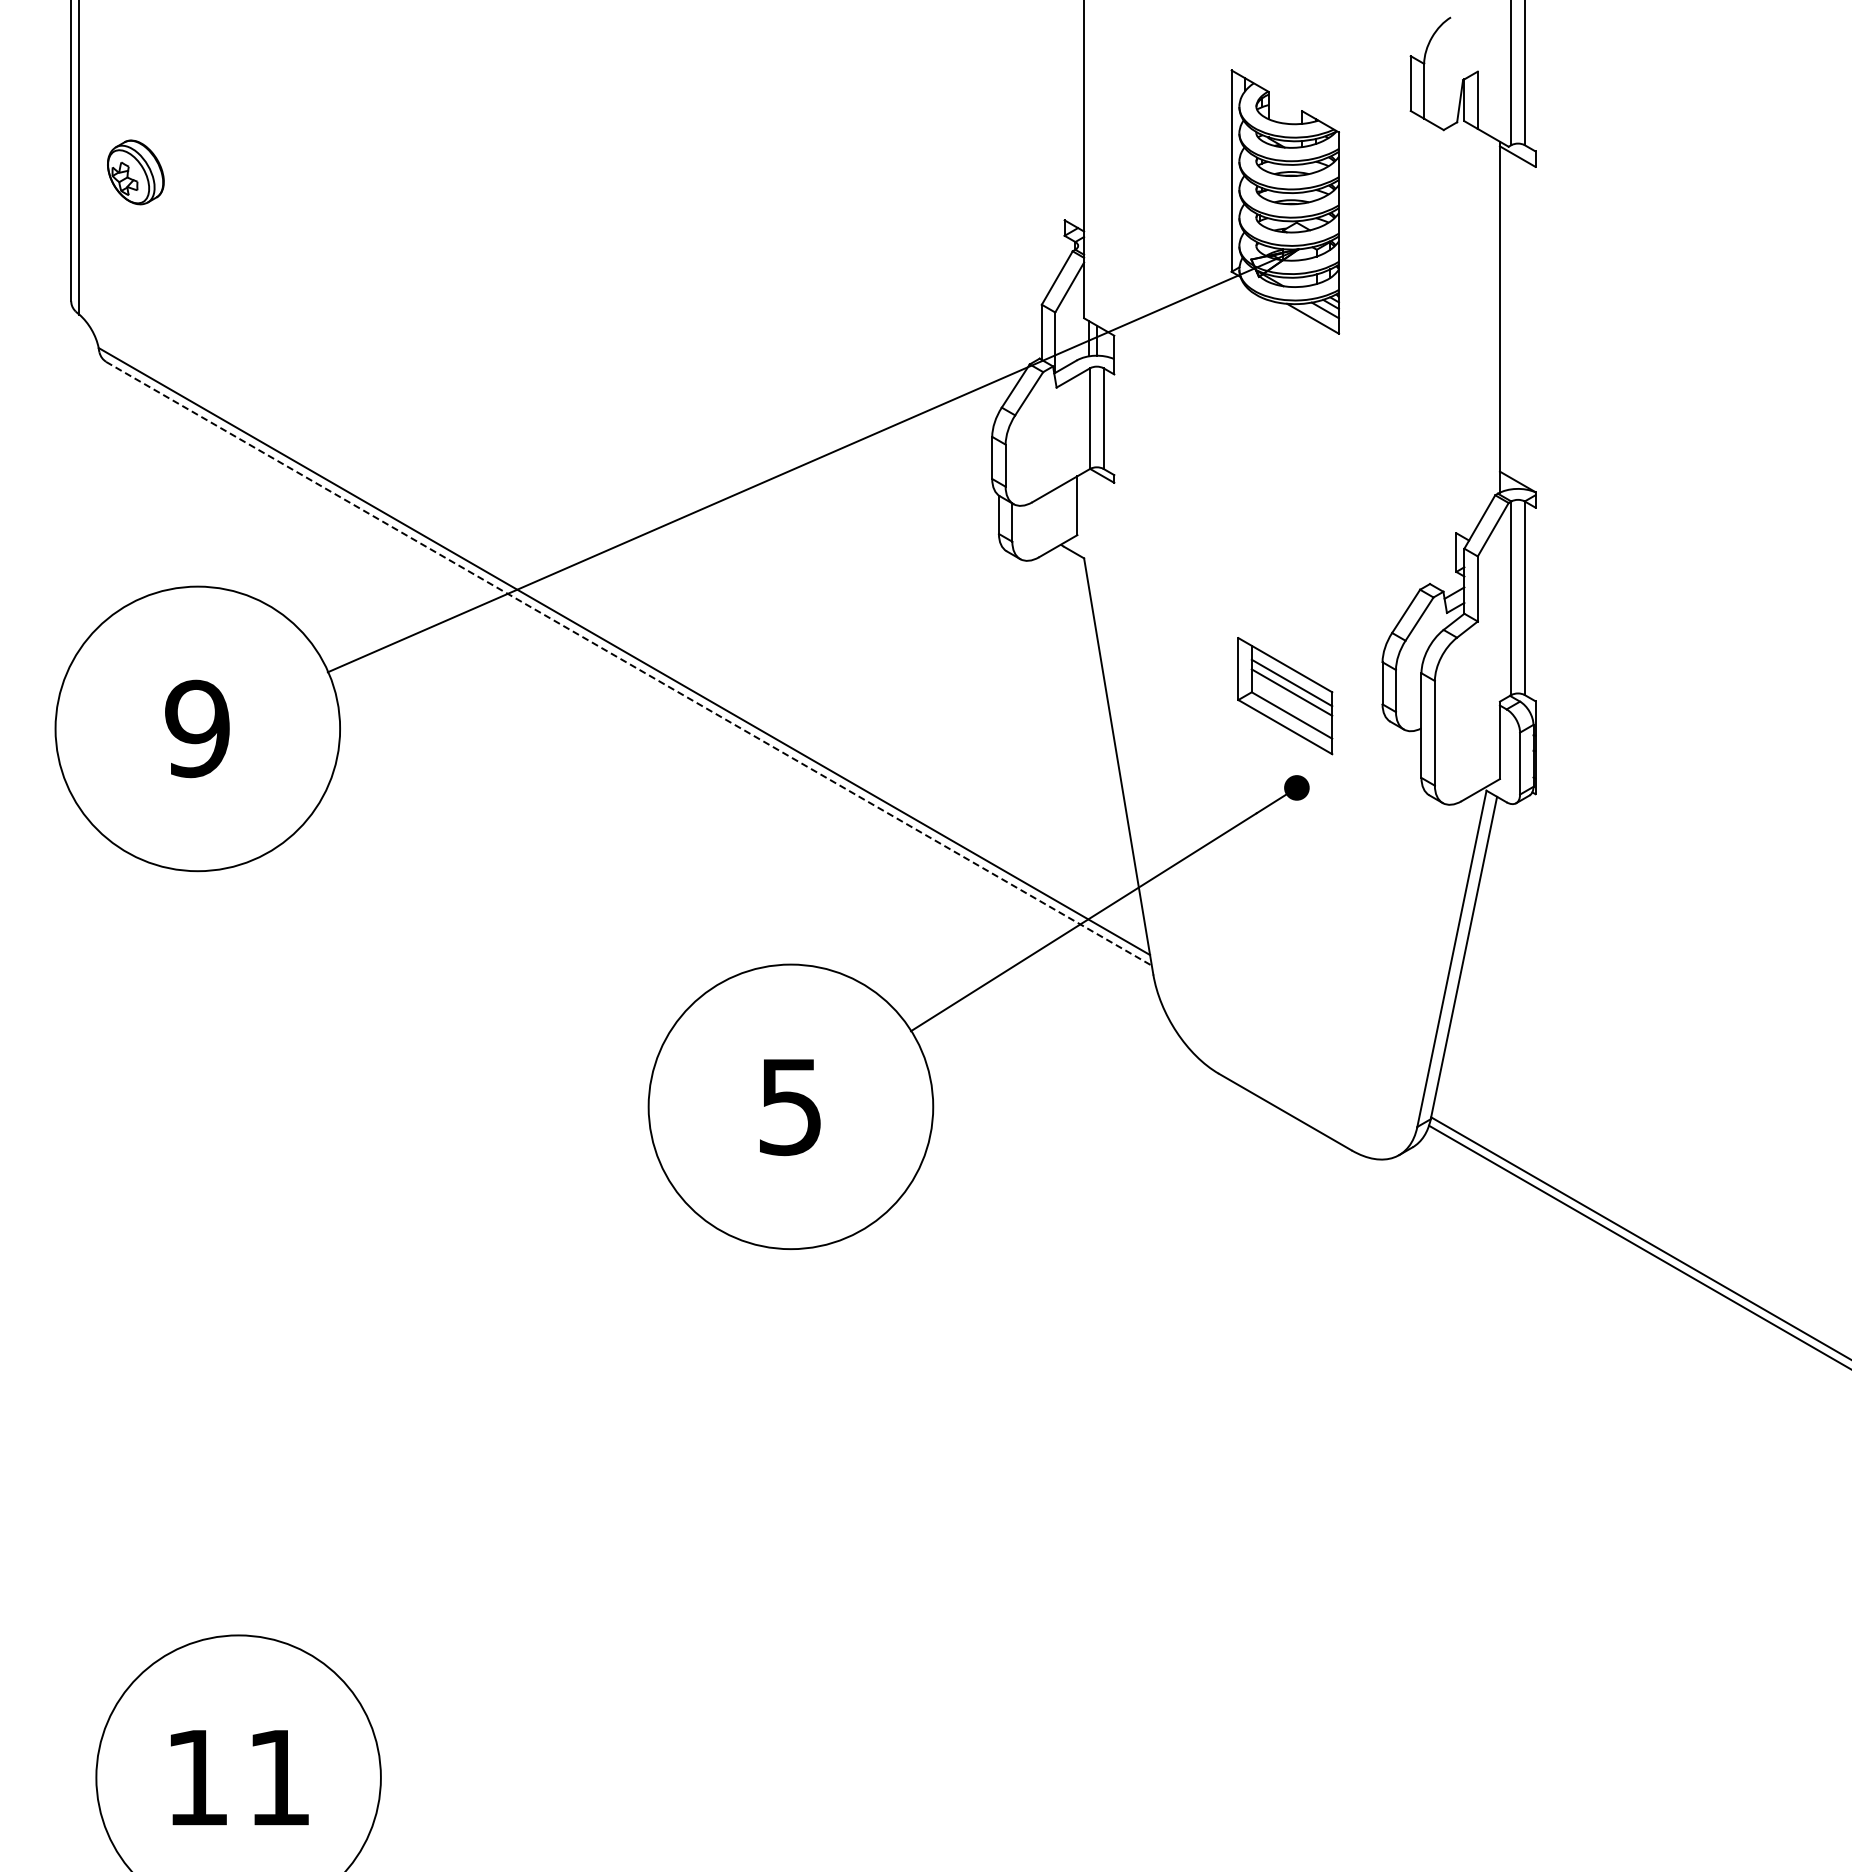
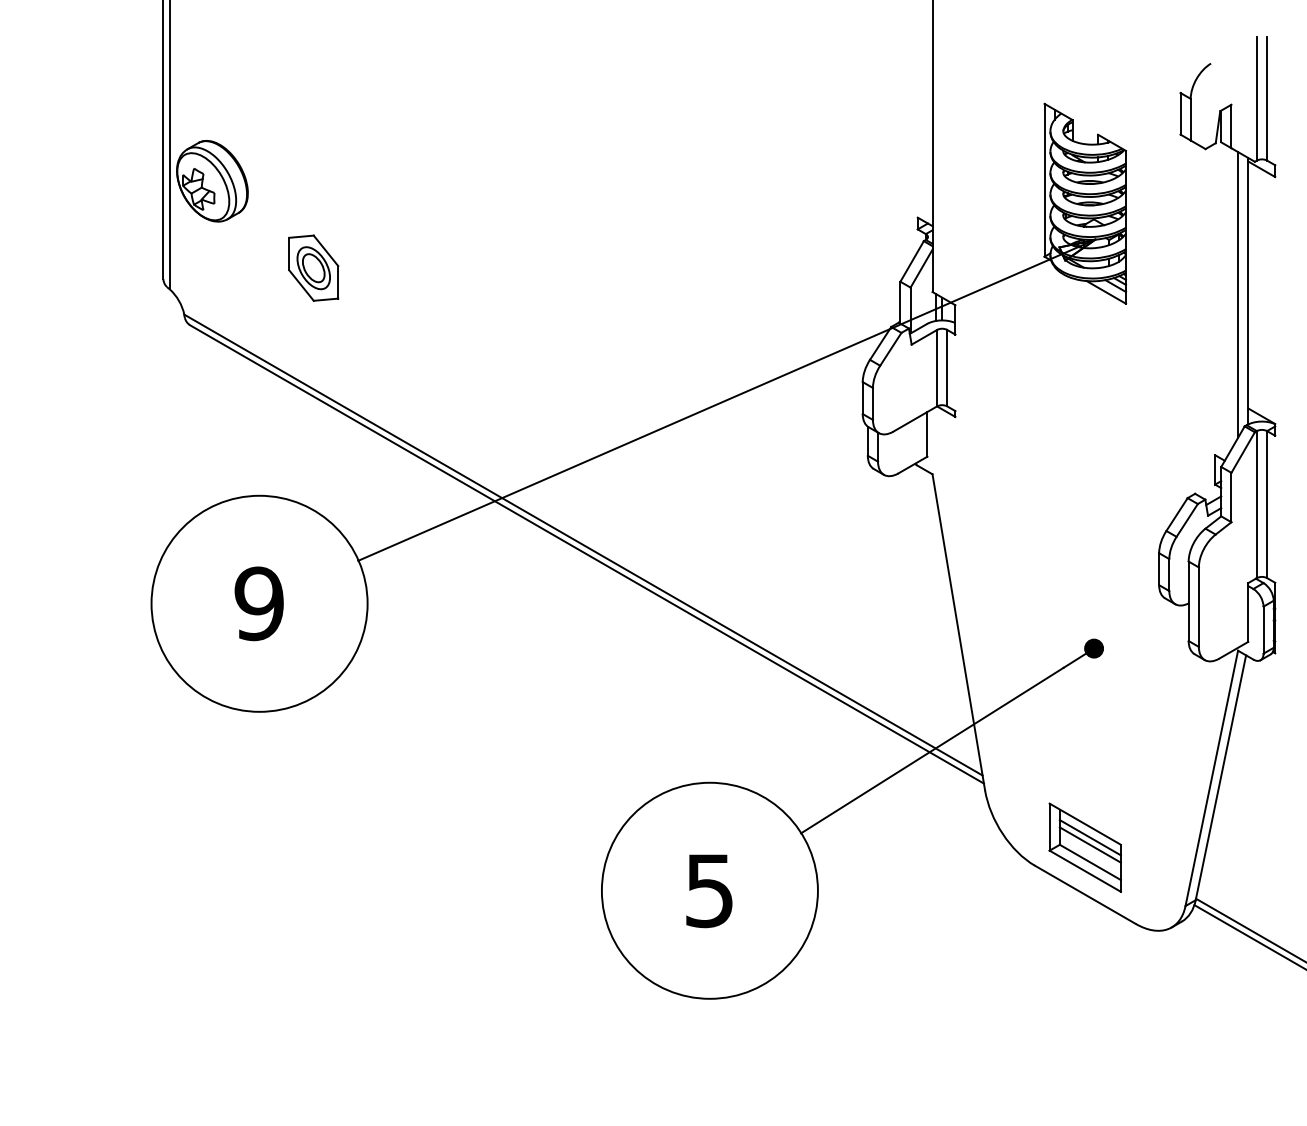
part: (135, 172) -> (212, 181), size x1.67
part: (269, 286) -> (313, 267), added
line: (1486, 321) -> (1238, 294), added
line: (628, 663) -> (586, 554), dashed -> solid
part: (1285, 696) -> (1085, 847), moved

